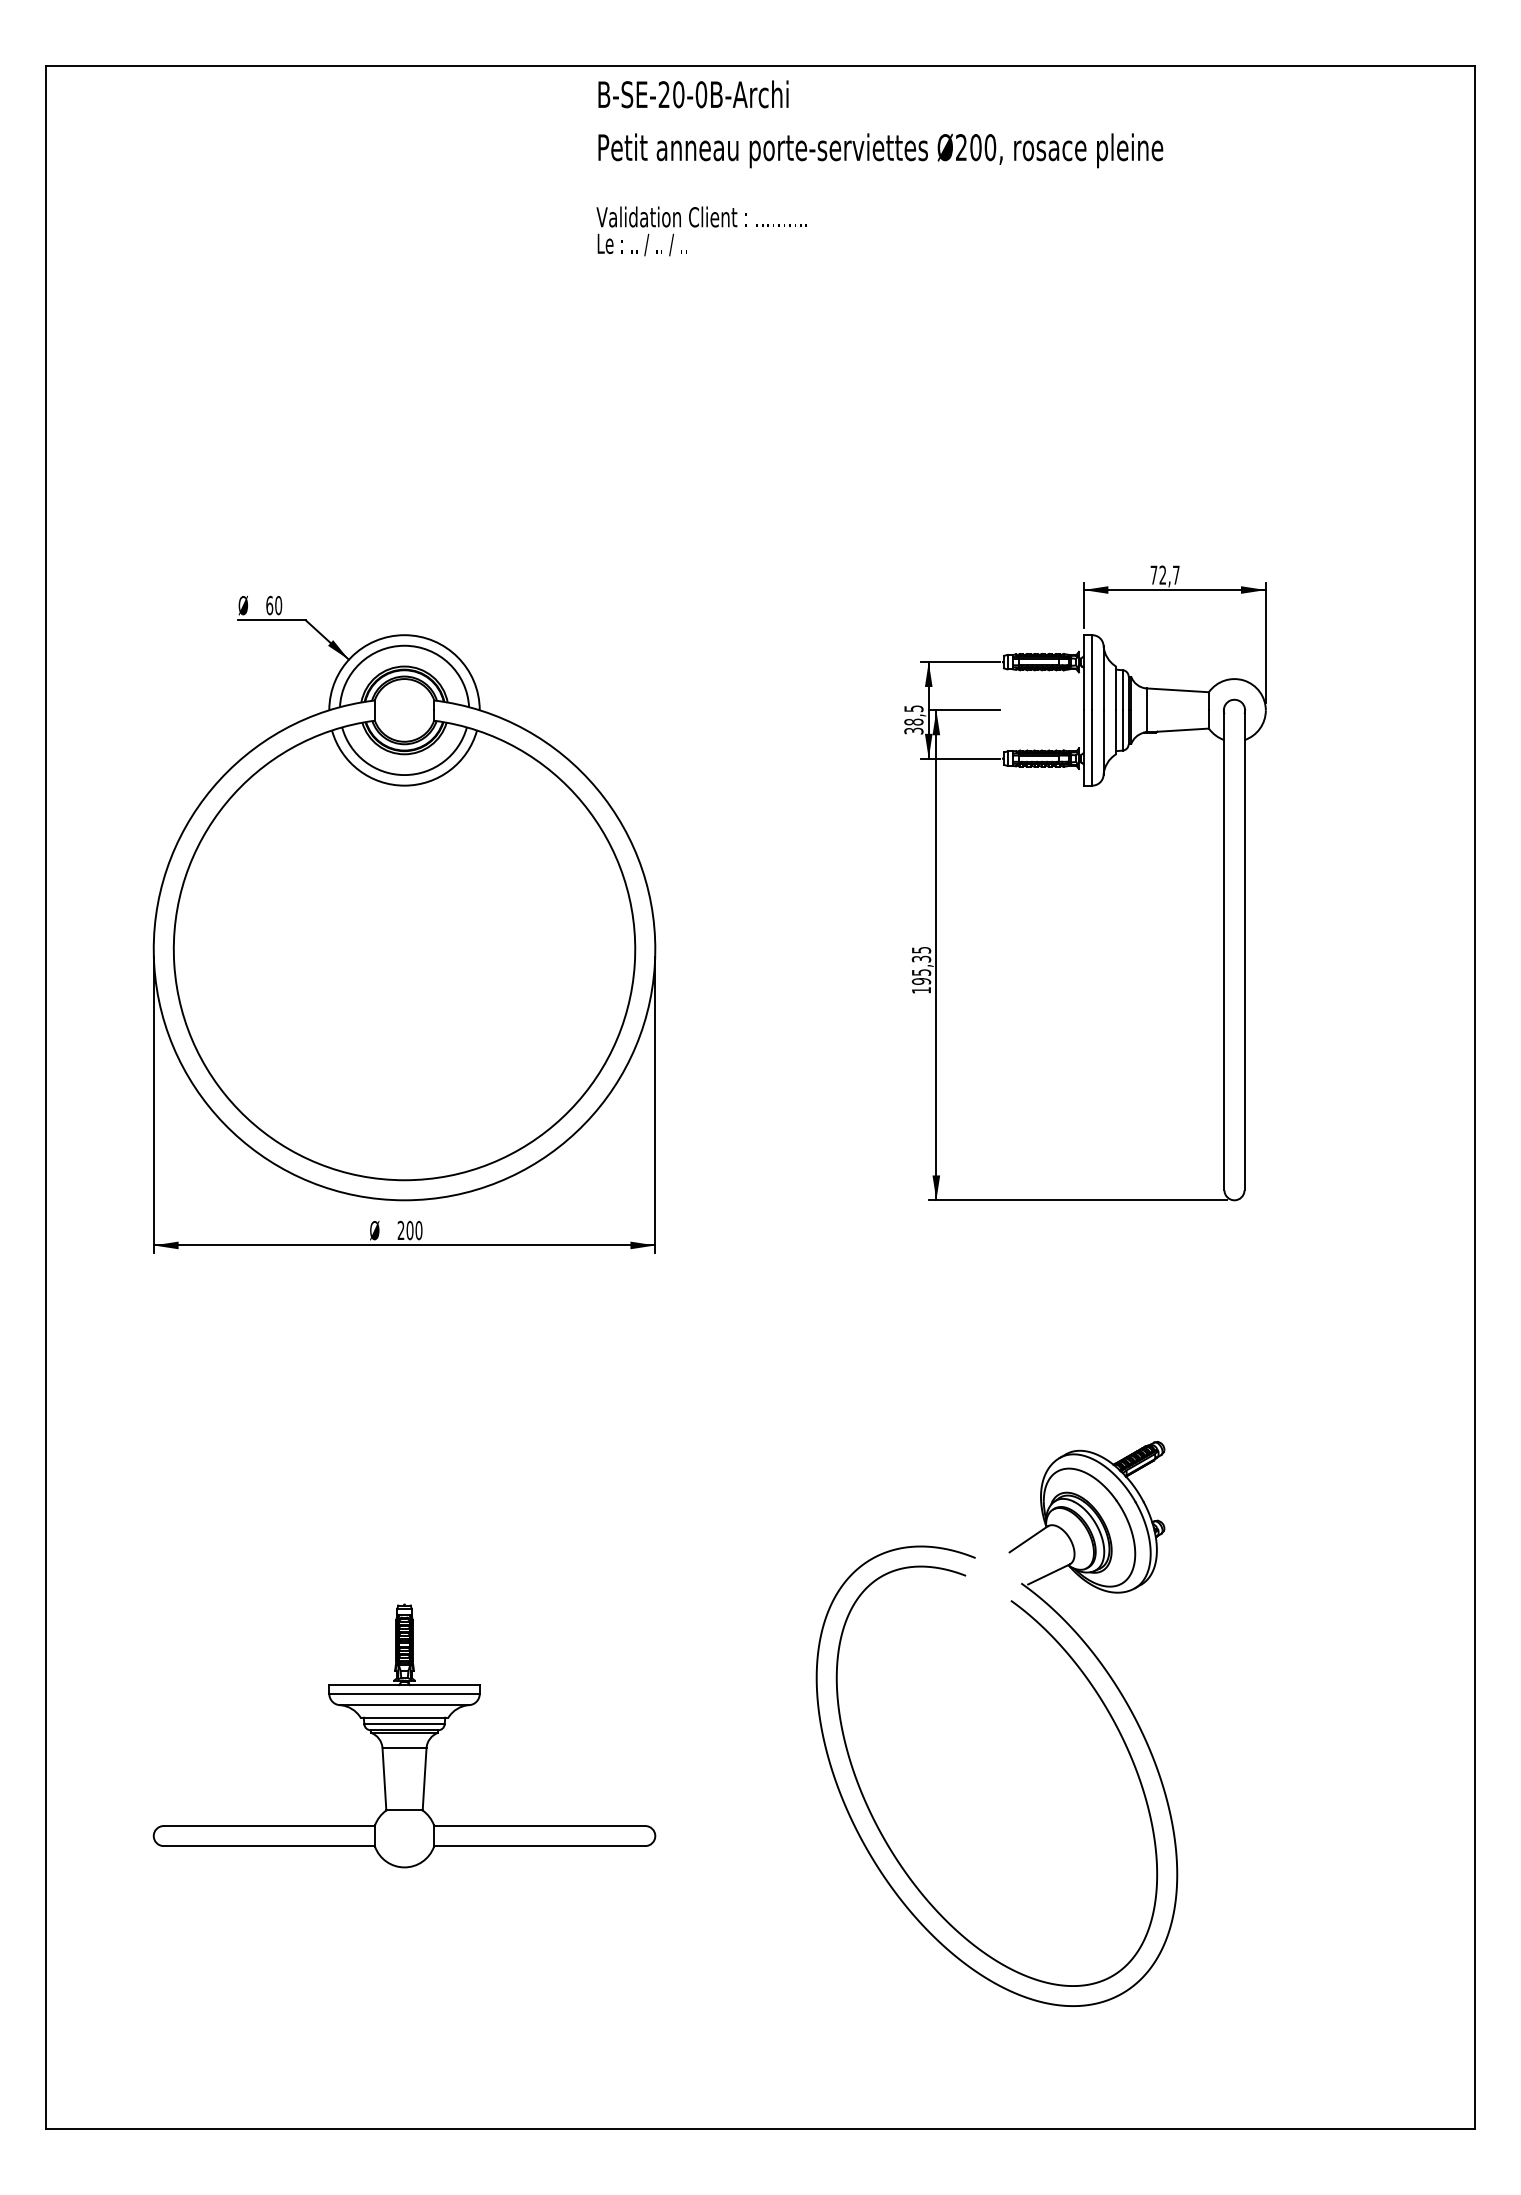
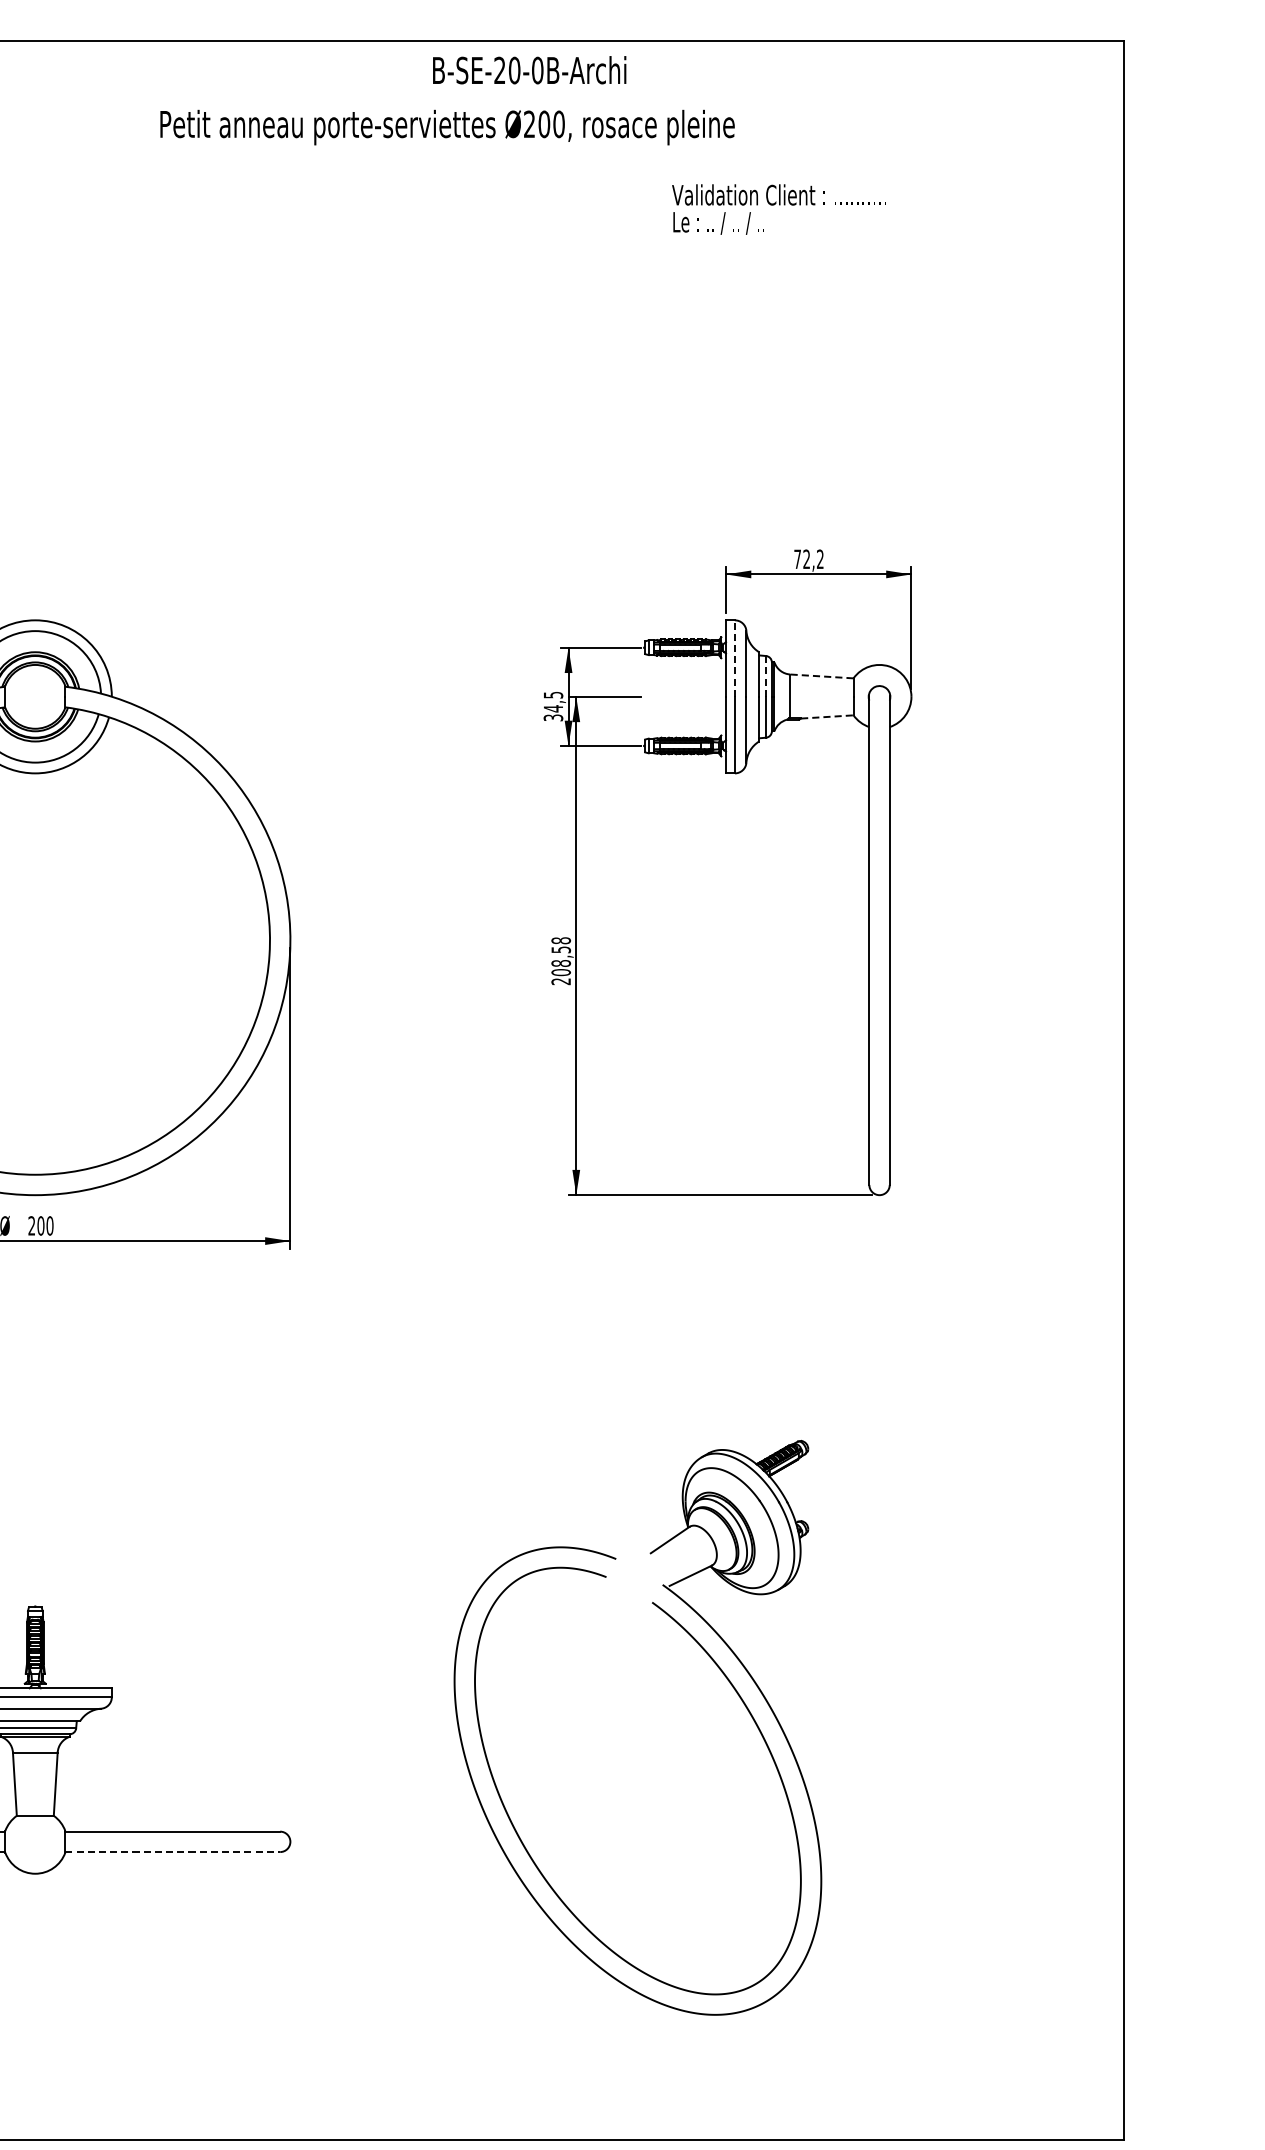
text: (693, 94) -> (529, 70), moved
text: (880, 150) -> (447, 127), moved
text: (701, 231) -> (778, 209), moved
text: (1176, 574) -> (820, 558), 72,7 -> 72,2
line: (1092, 672) -> (735, 658), solid -> dashed
line: (1122, 689) -> (765, 675), solid -> dashed
line: (1177, 690) -> (821, 676), solid -> dashed
text: (913, 721) -> (553, 708), 38,5 -> 34,5
line: (1183, 730) -> (827, 717), solid -> dashed
text: (921, 969) -> (561, 960), 195,35 -> 208,58
line: (539, 1846) -> (172, 1852), solid -> dashed

